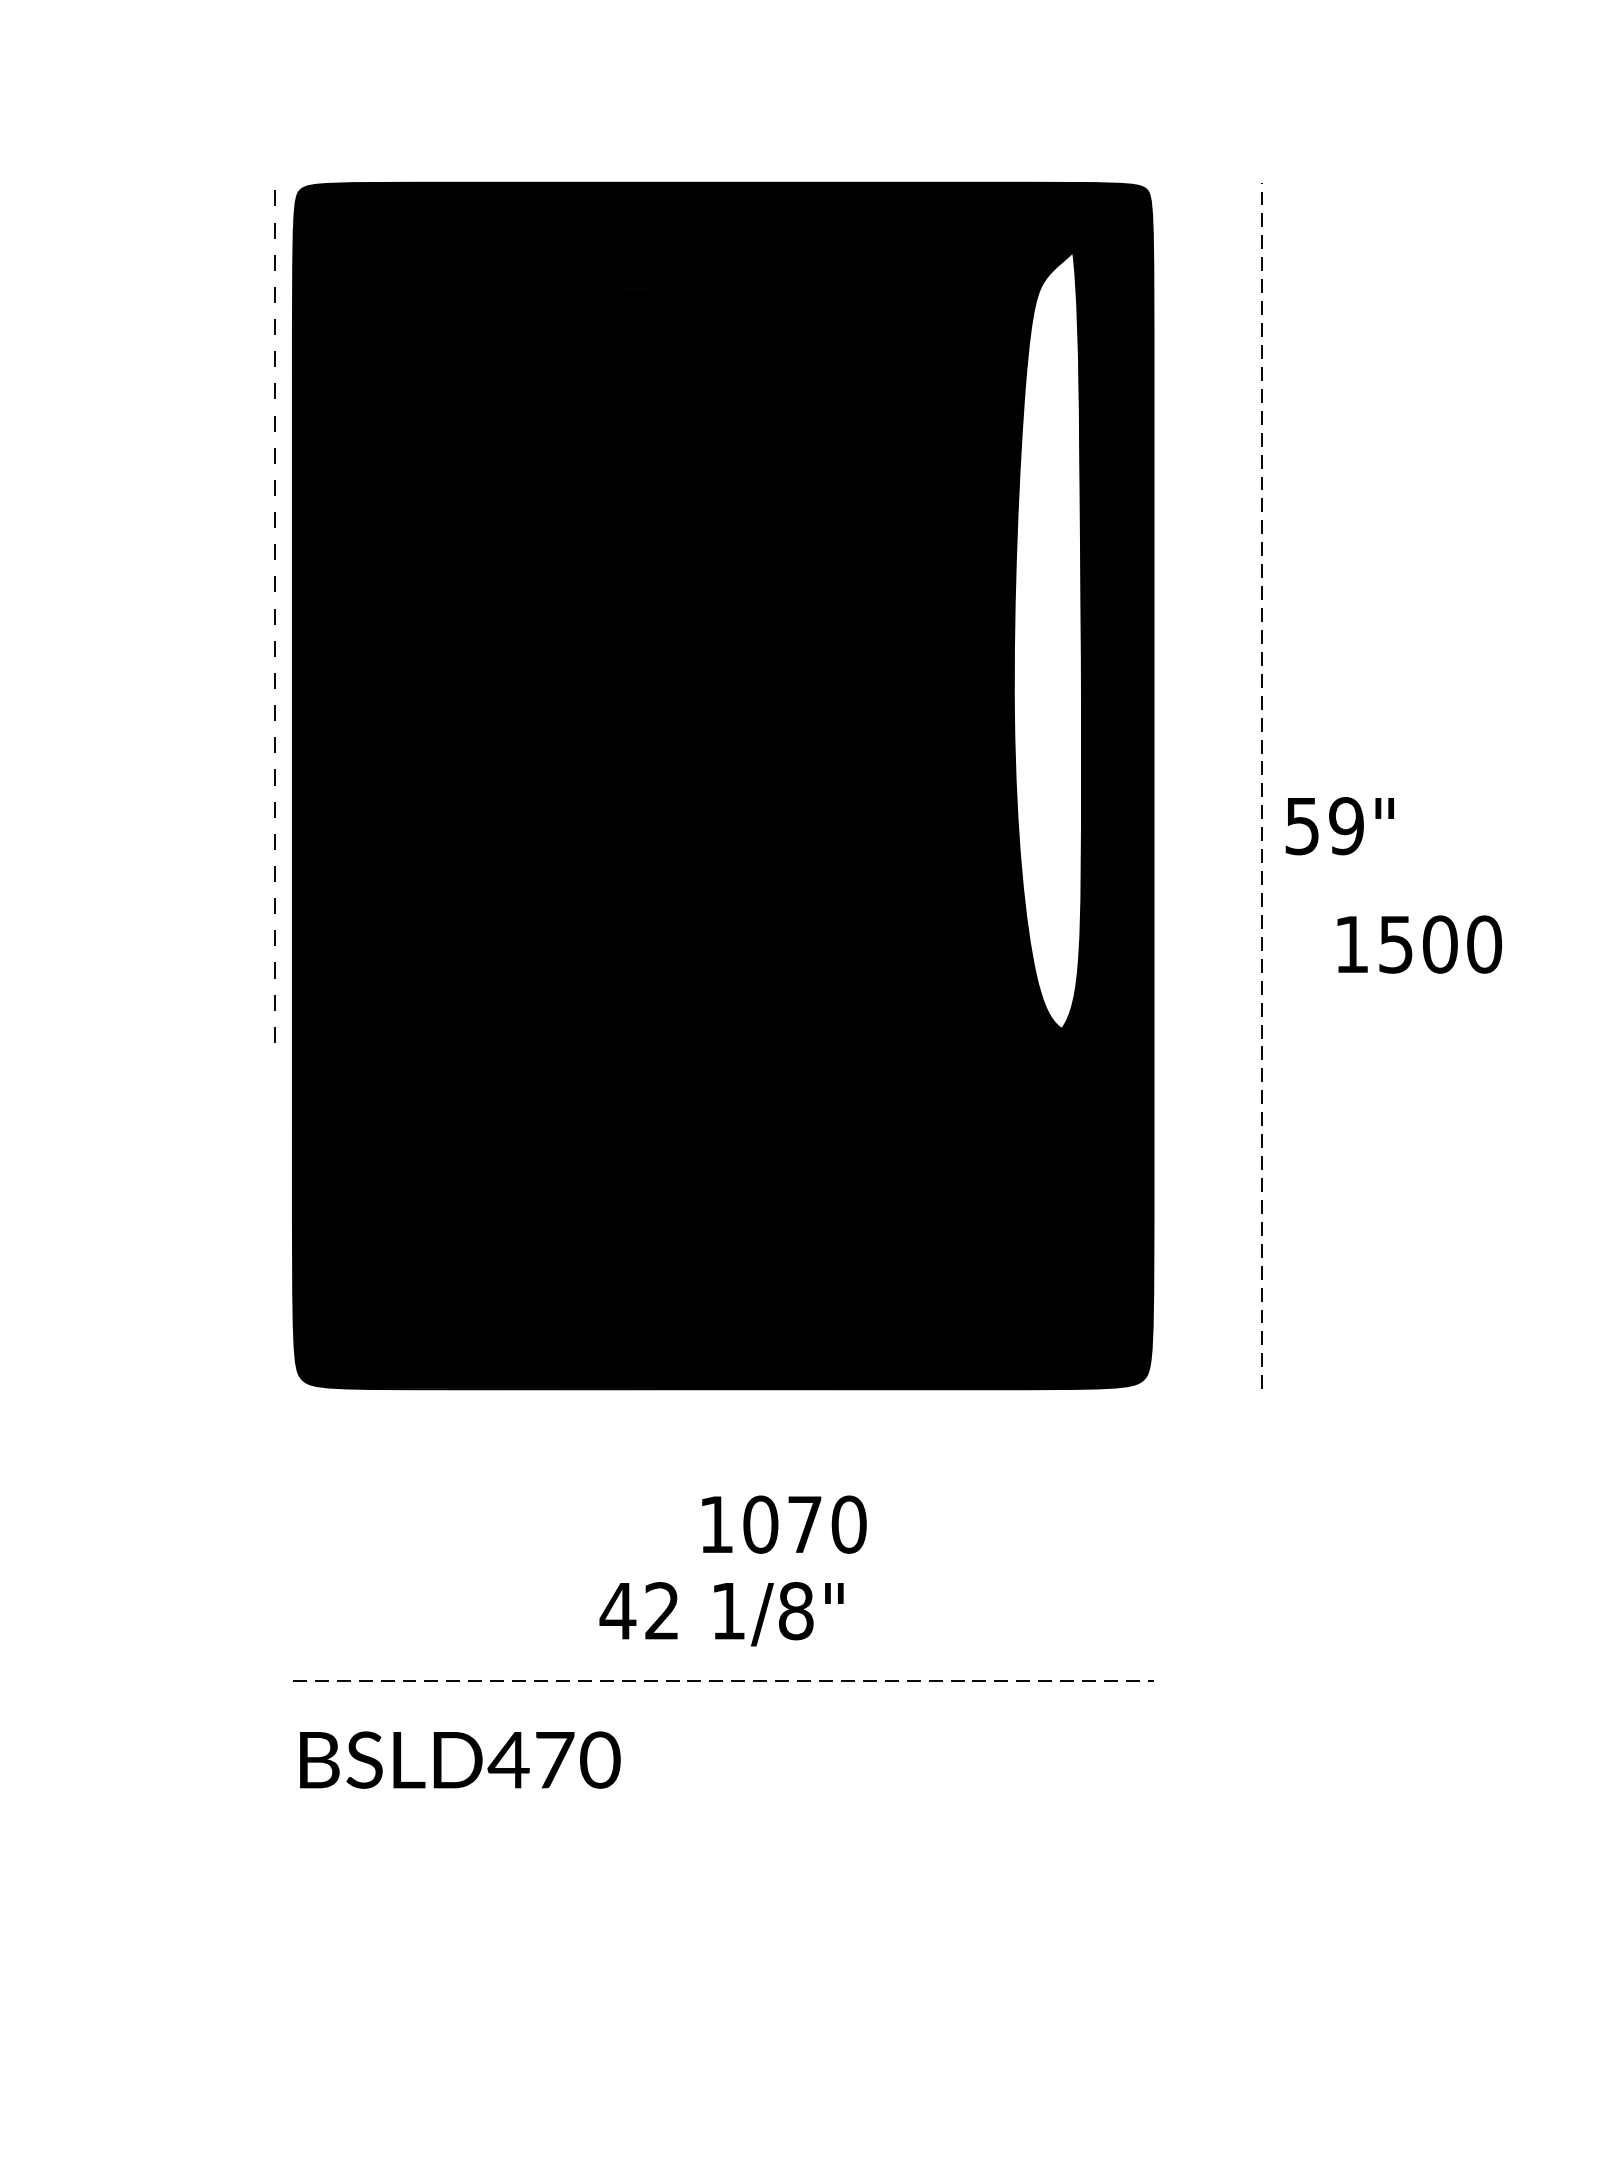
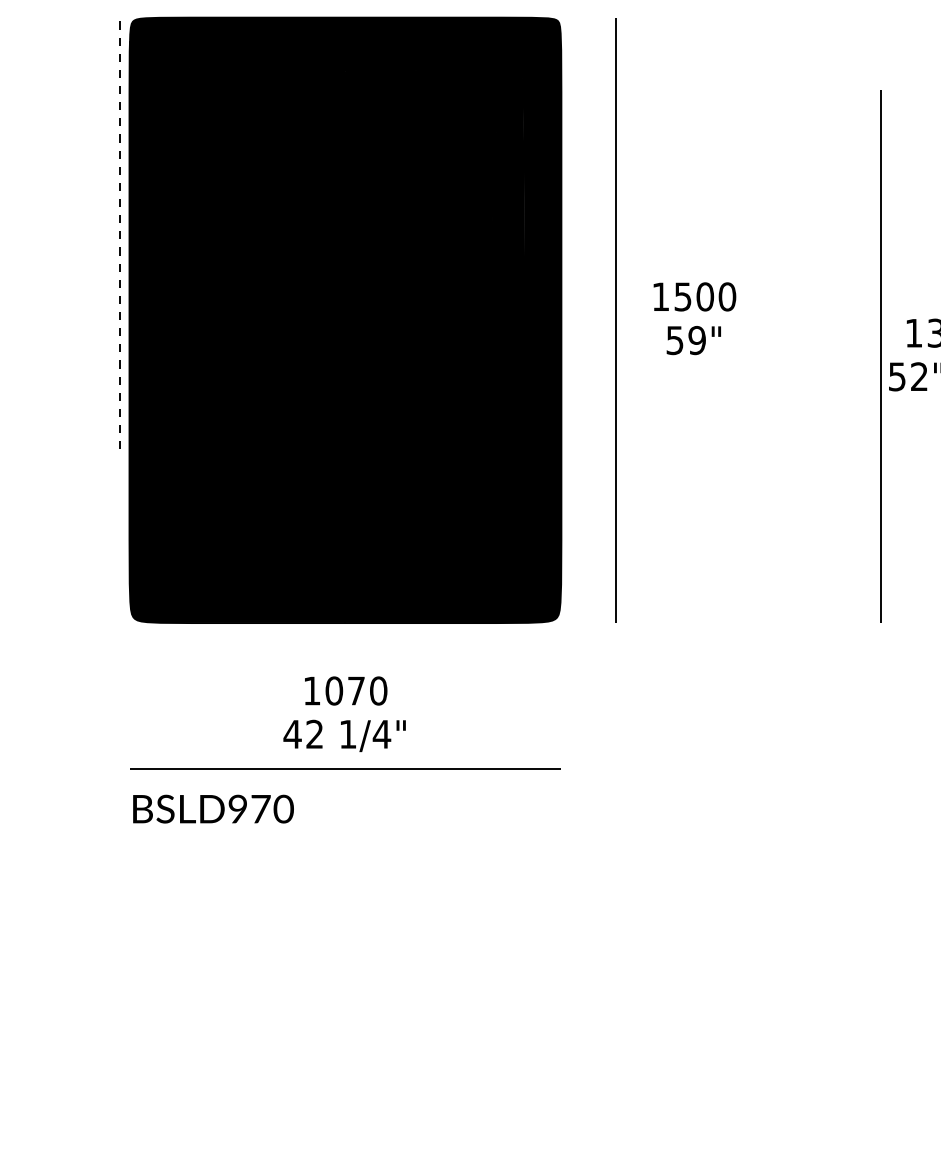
fill: (1048, 640) -> (508, 247), added
line: (1261, 786) -> (615, 320), dashed -> solid
text: (1339, 826) -> (693, 340), moved
text: (1418, 943) -> (694, 296), moved
text: (785, 1523) -> (346, 690), moved
text: (795, 1609) -> (381, 733), 1/8" -> 1/4"
line: (723, 1681) -> (345, 769), dashed -> solid
text: (508, 1758) -> (237, 808), BSLD470 -> BSLD970

